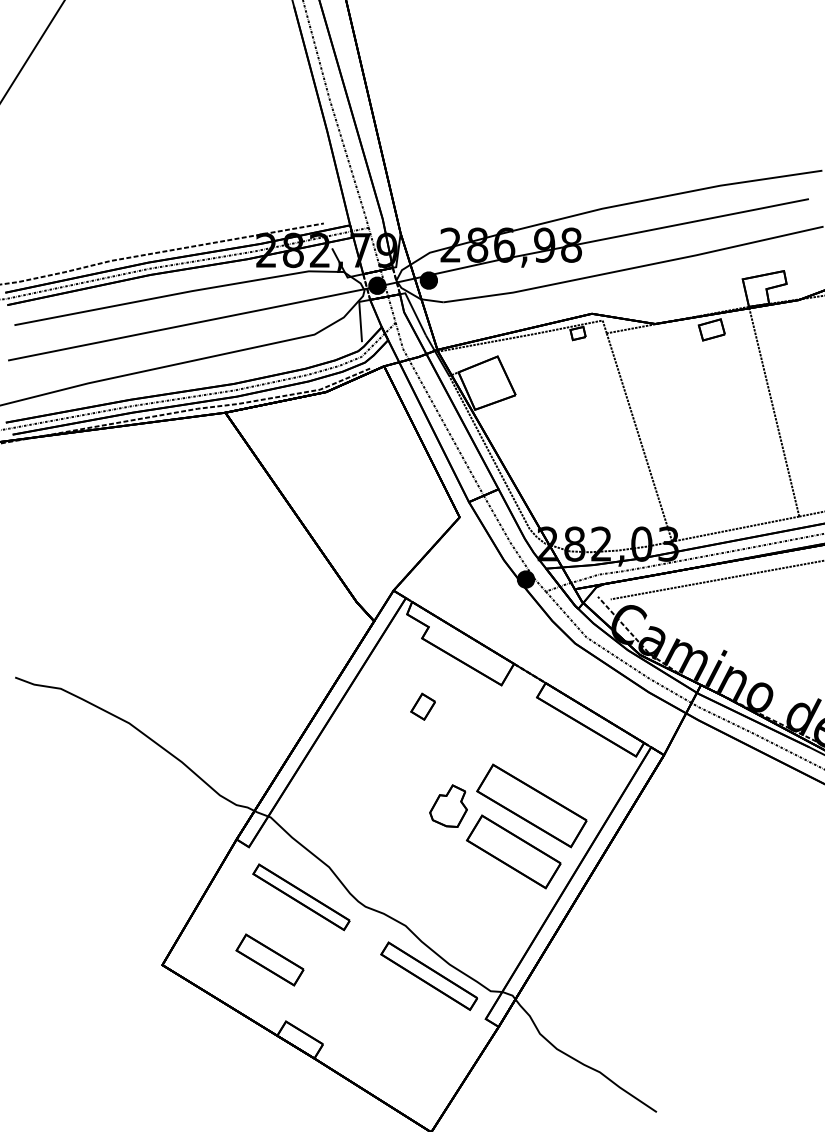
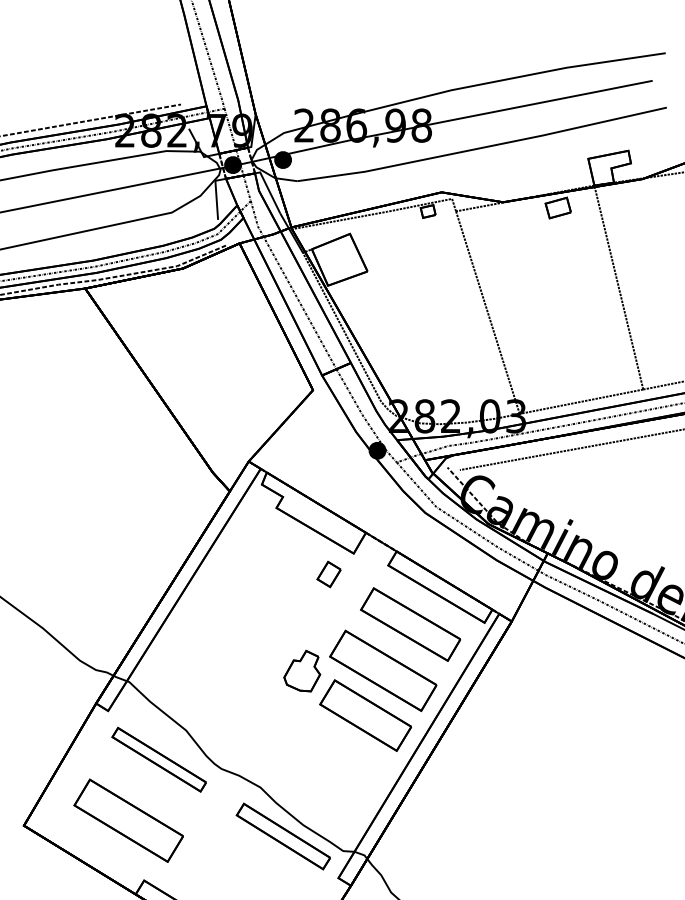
part: (422, 706) -> (328, 574), moved
part: (559, 758) -> (410, 624), added
part: (269, 959) -> (128, 820), size x1.67

